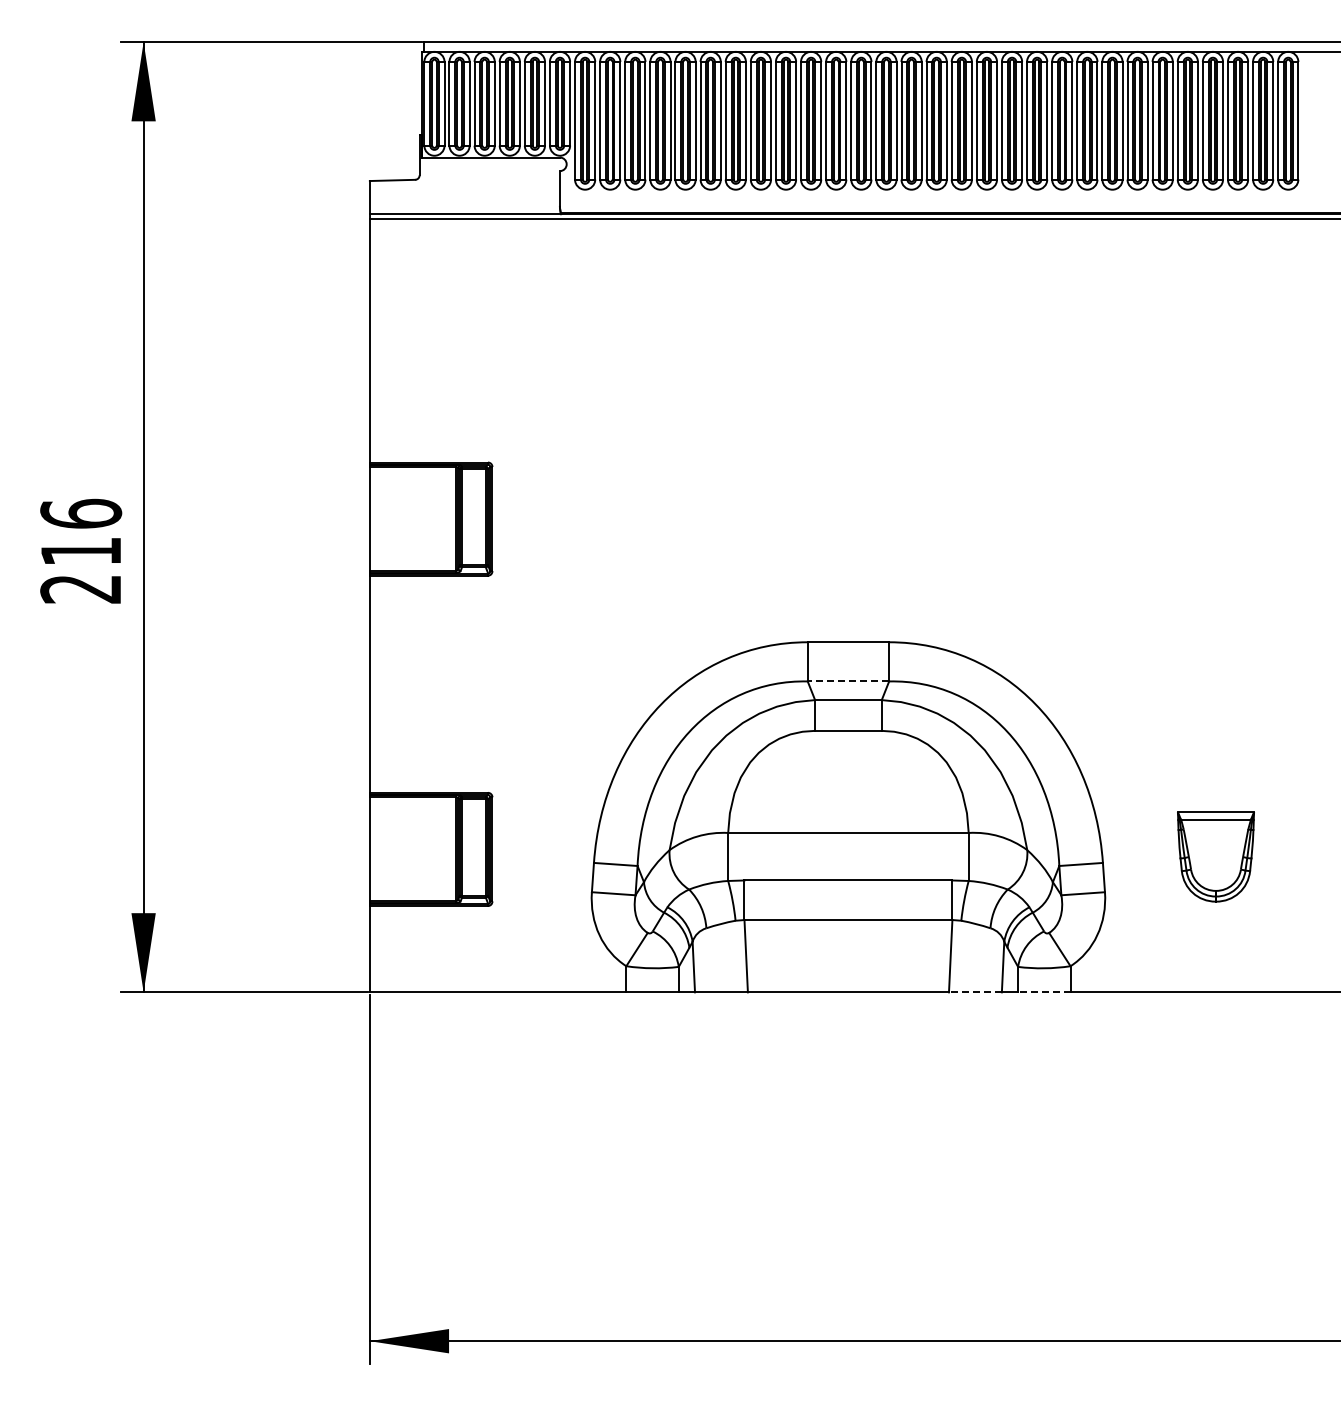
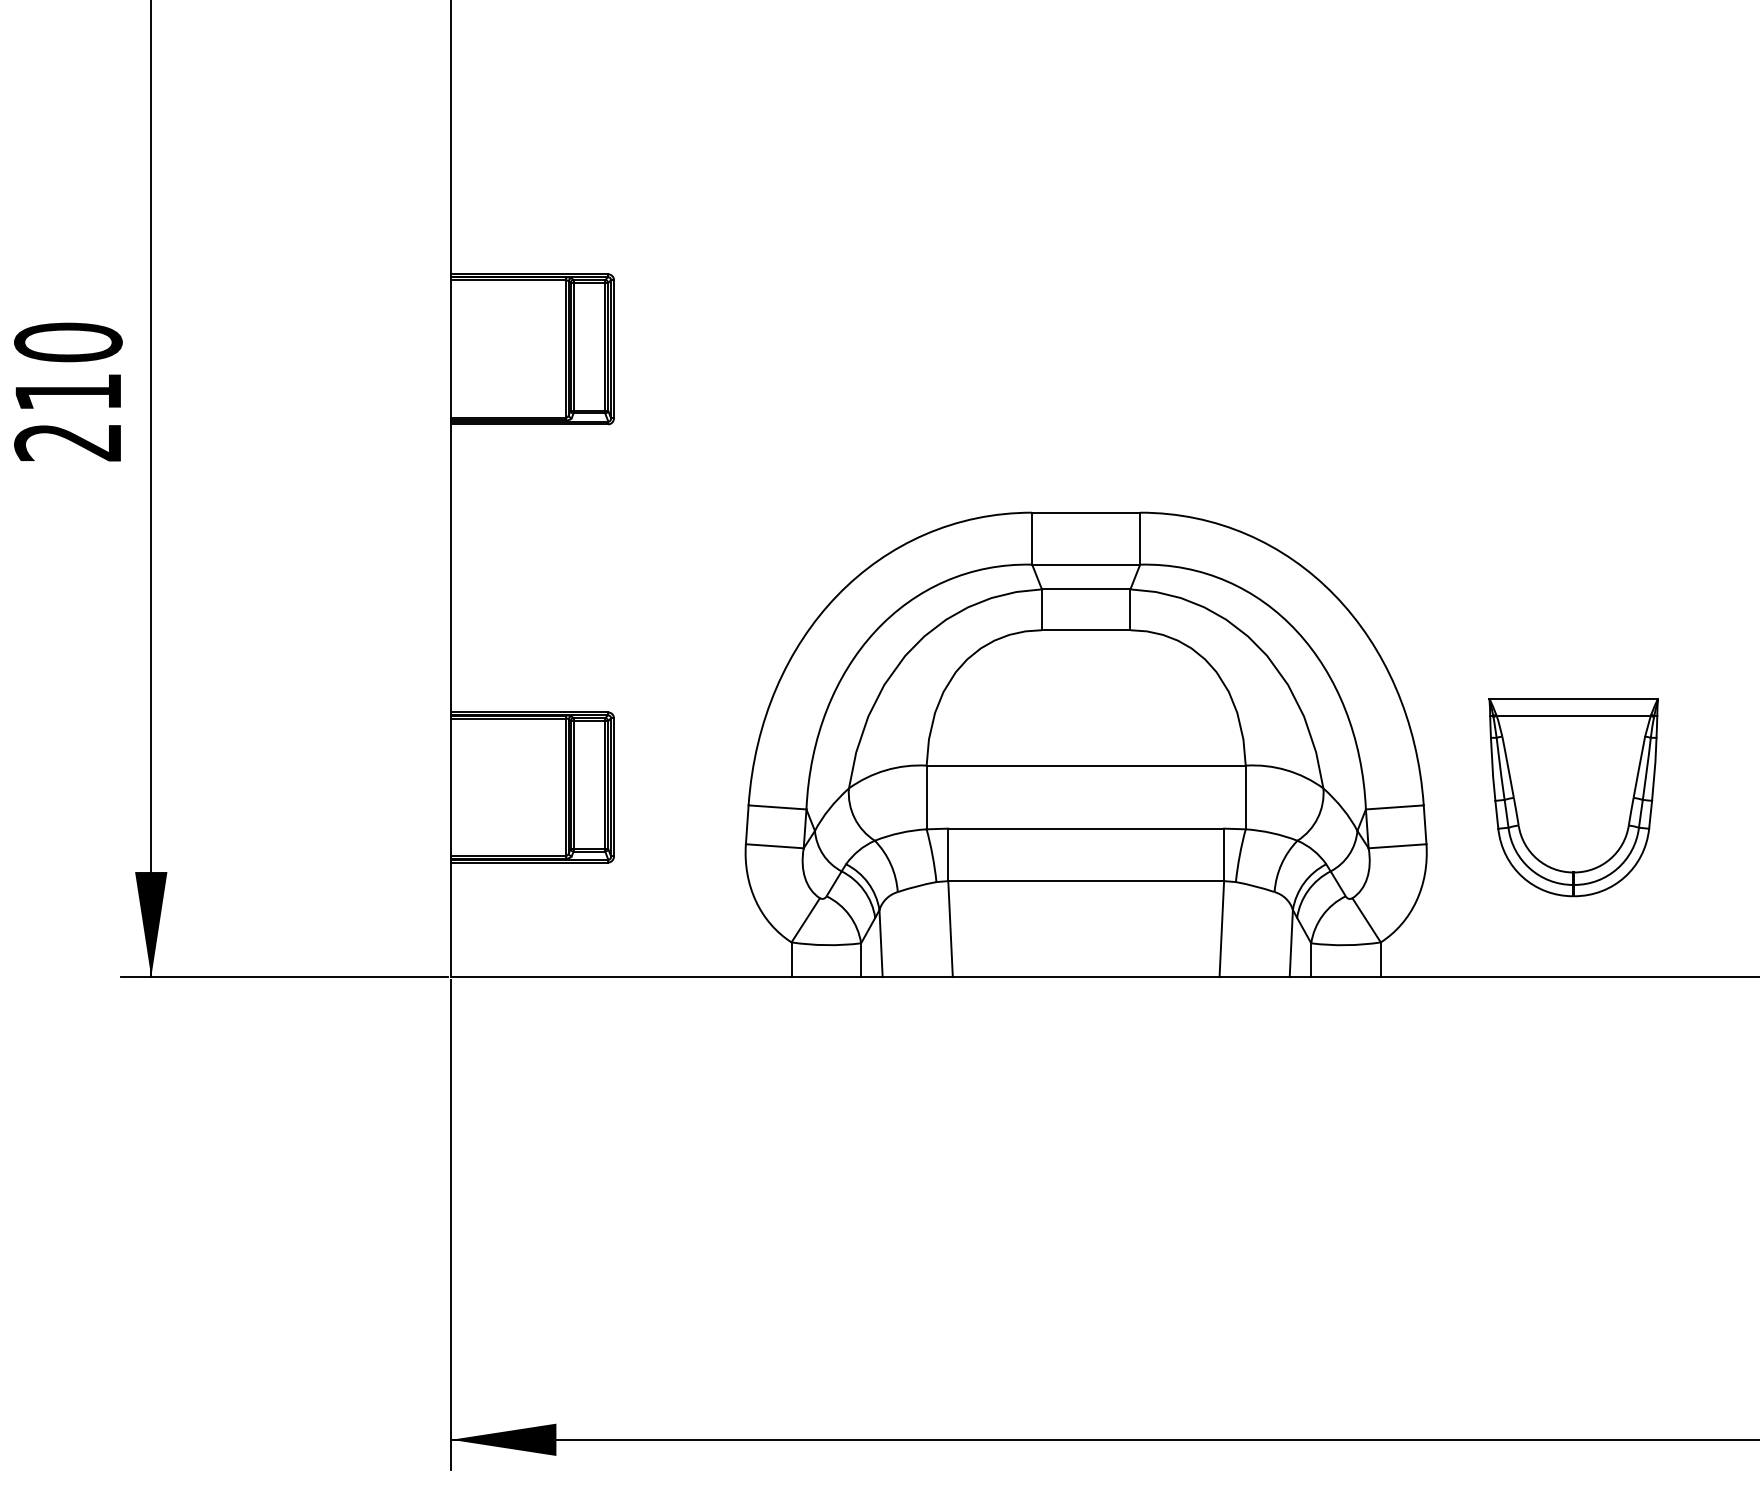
text: (81, 513) -> (68, 341), 216 -> 210
line: (848, 681) -> (1086, 564), dashed -> solid
part: (1215, 856) -> (1573, 796), size x1.67
line: (974, 992) -> (1253, 977), dashed -> solid
line: (1043, 992) -> (1344, 977), dashed -> solid

